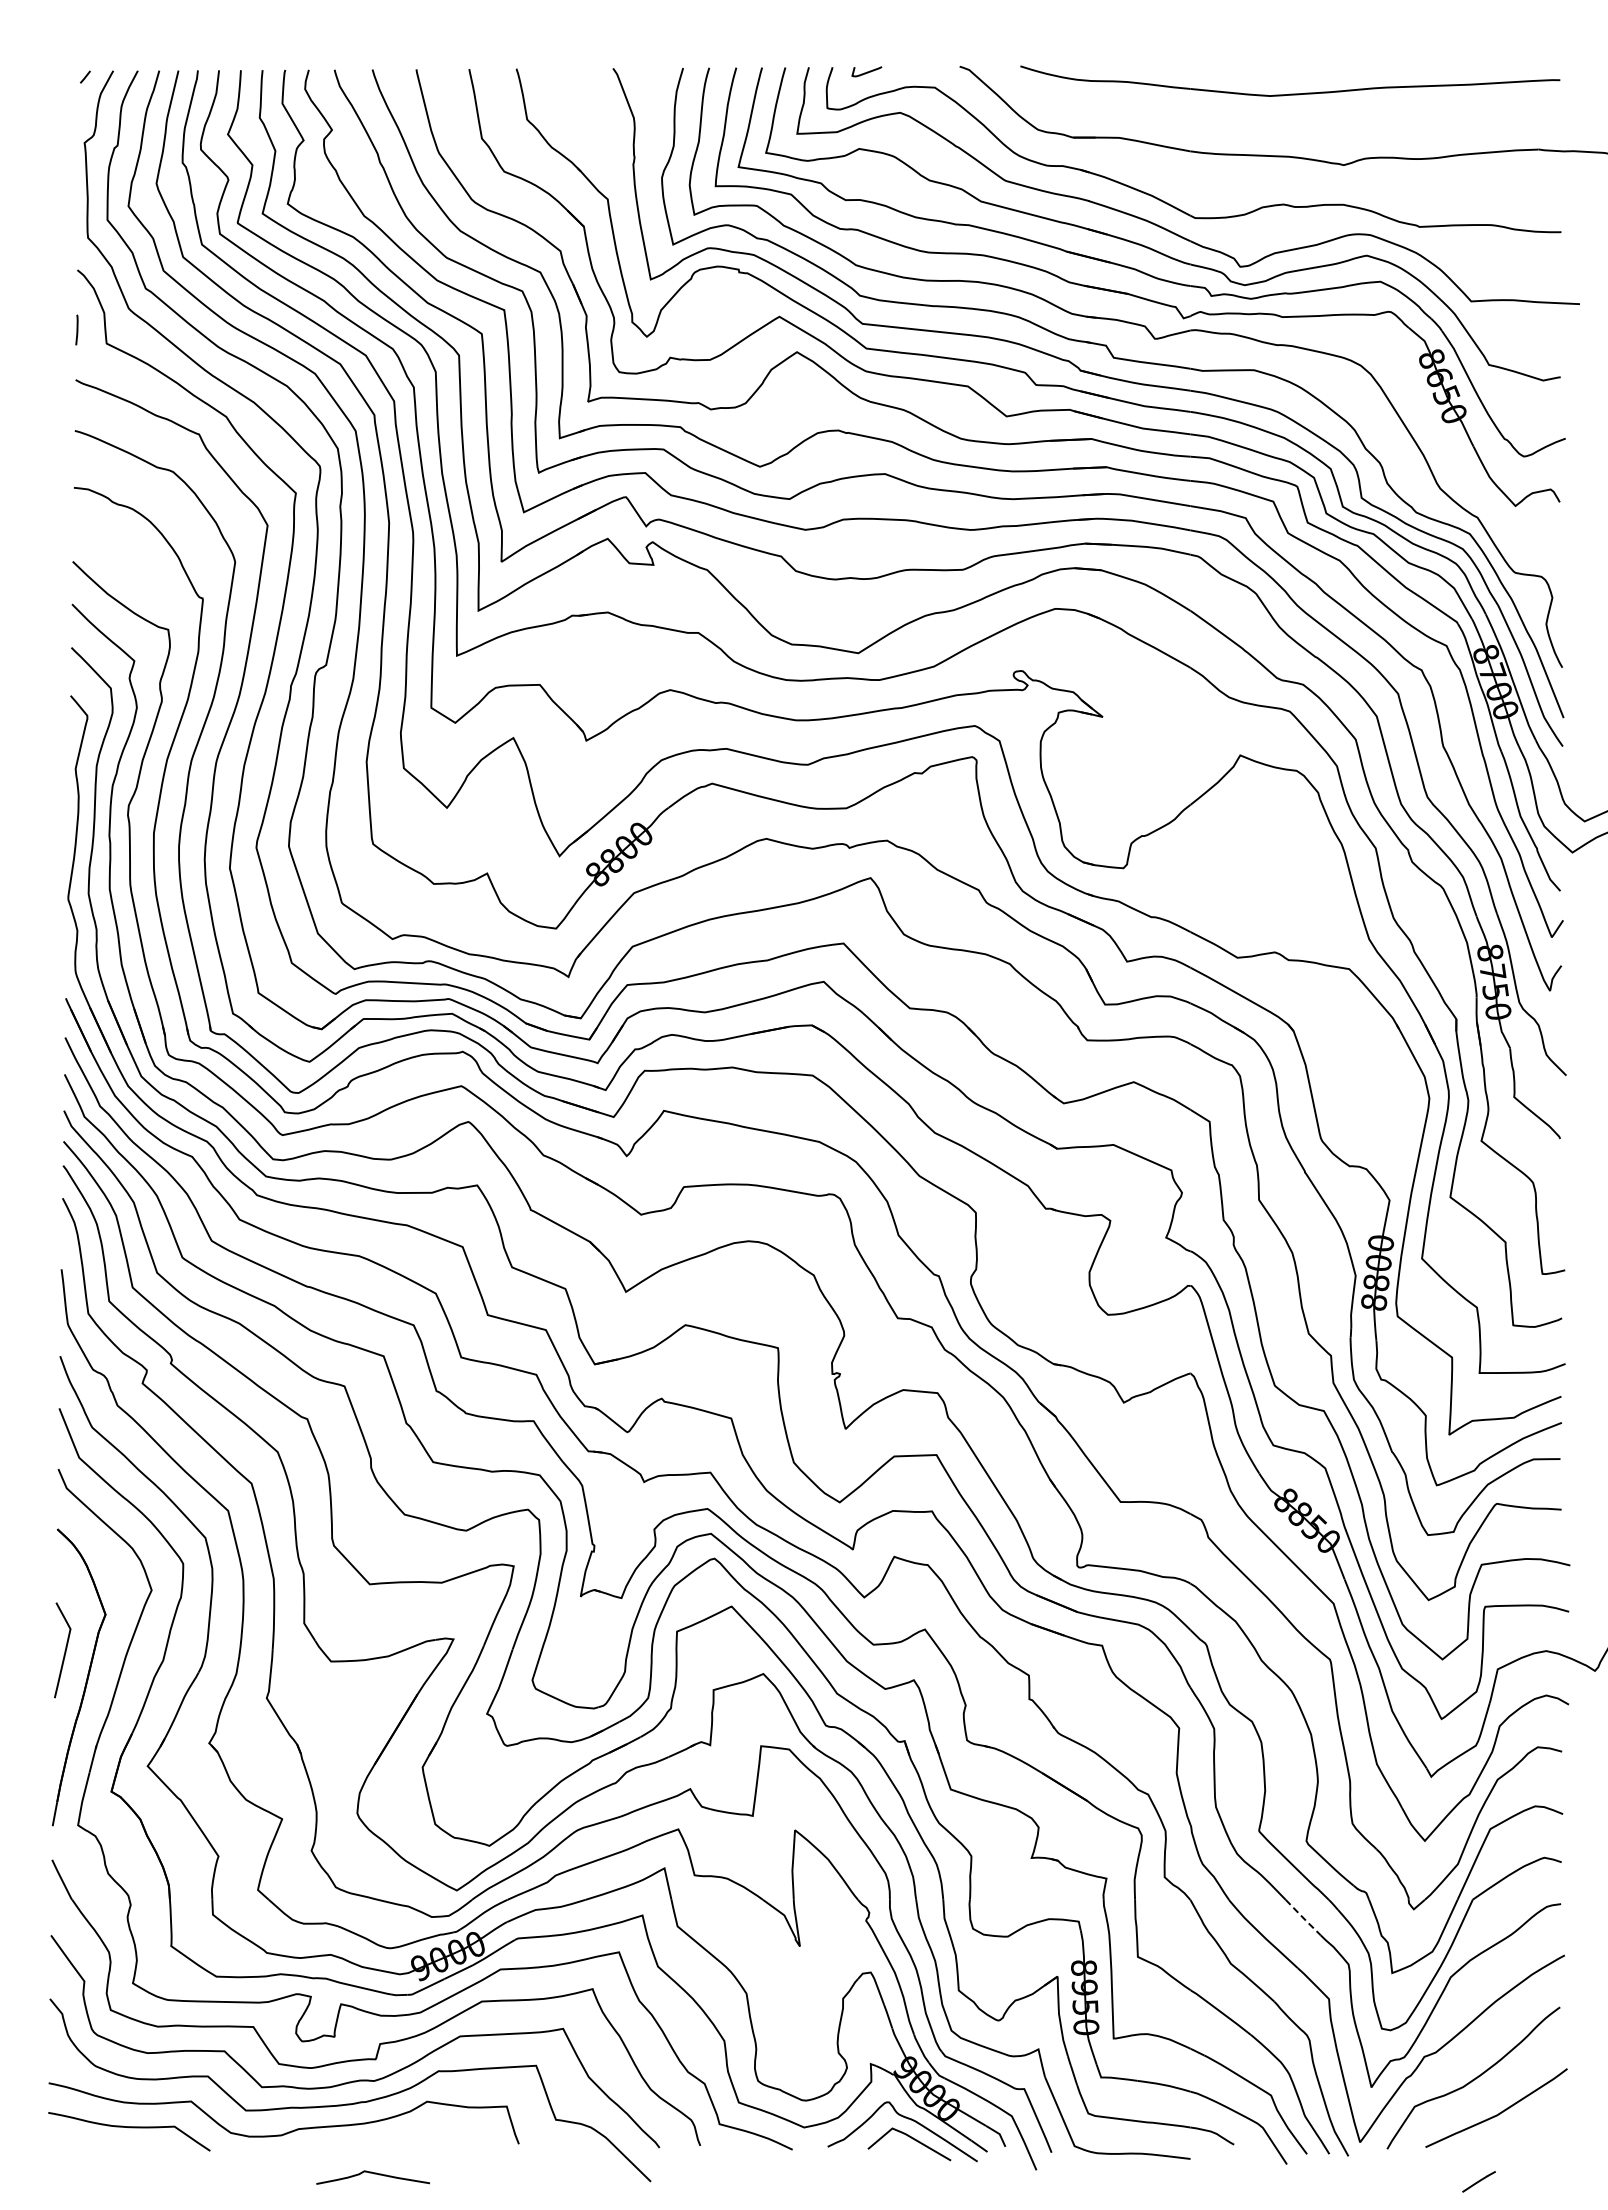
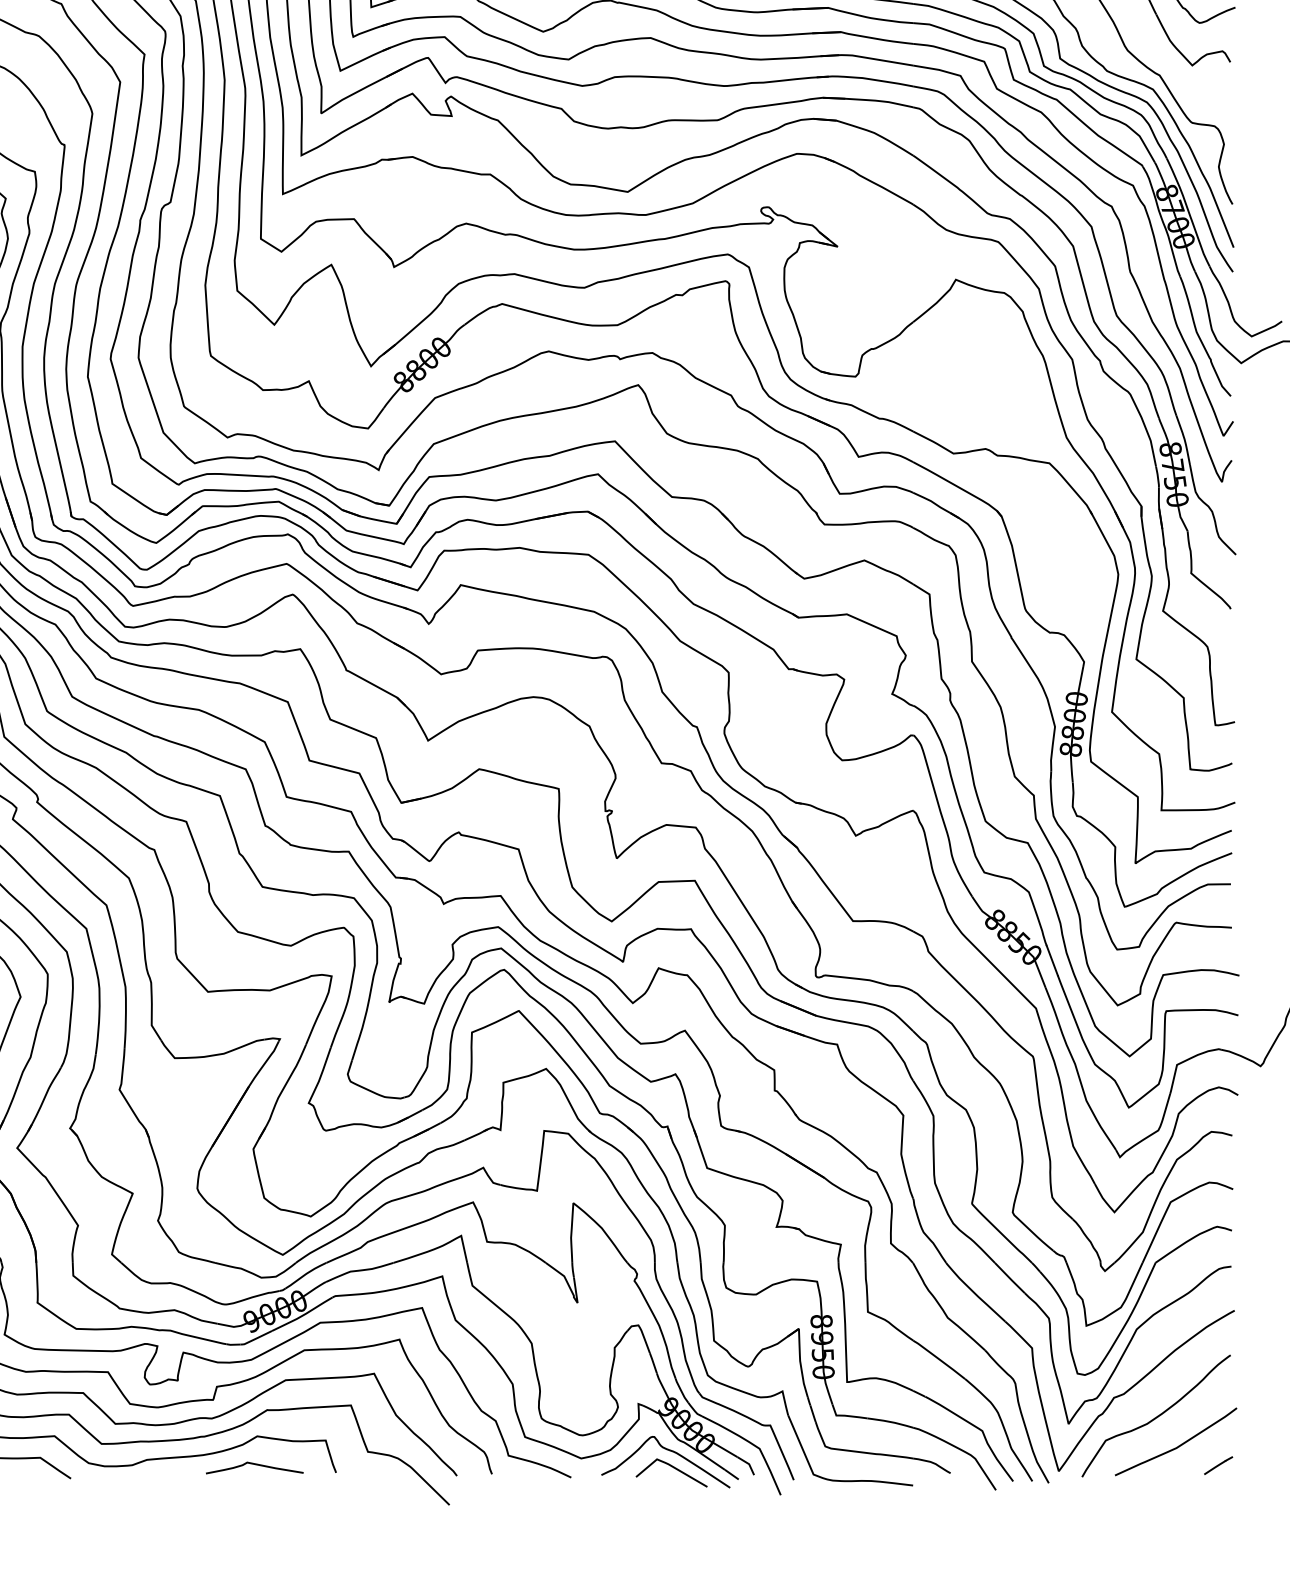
line: (1303, 1918) -> (1010, 1278), dashed -> solid
curve: (374, 2174) -> (255, 1465), moved
line: (1478, 2181) -> (1218, 1465), moved

